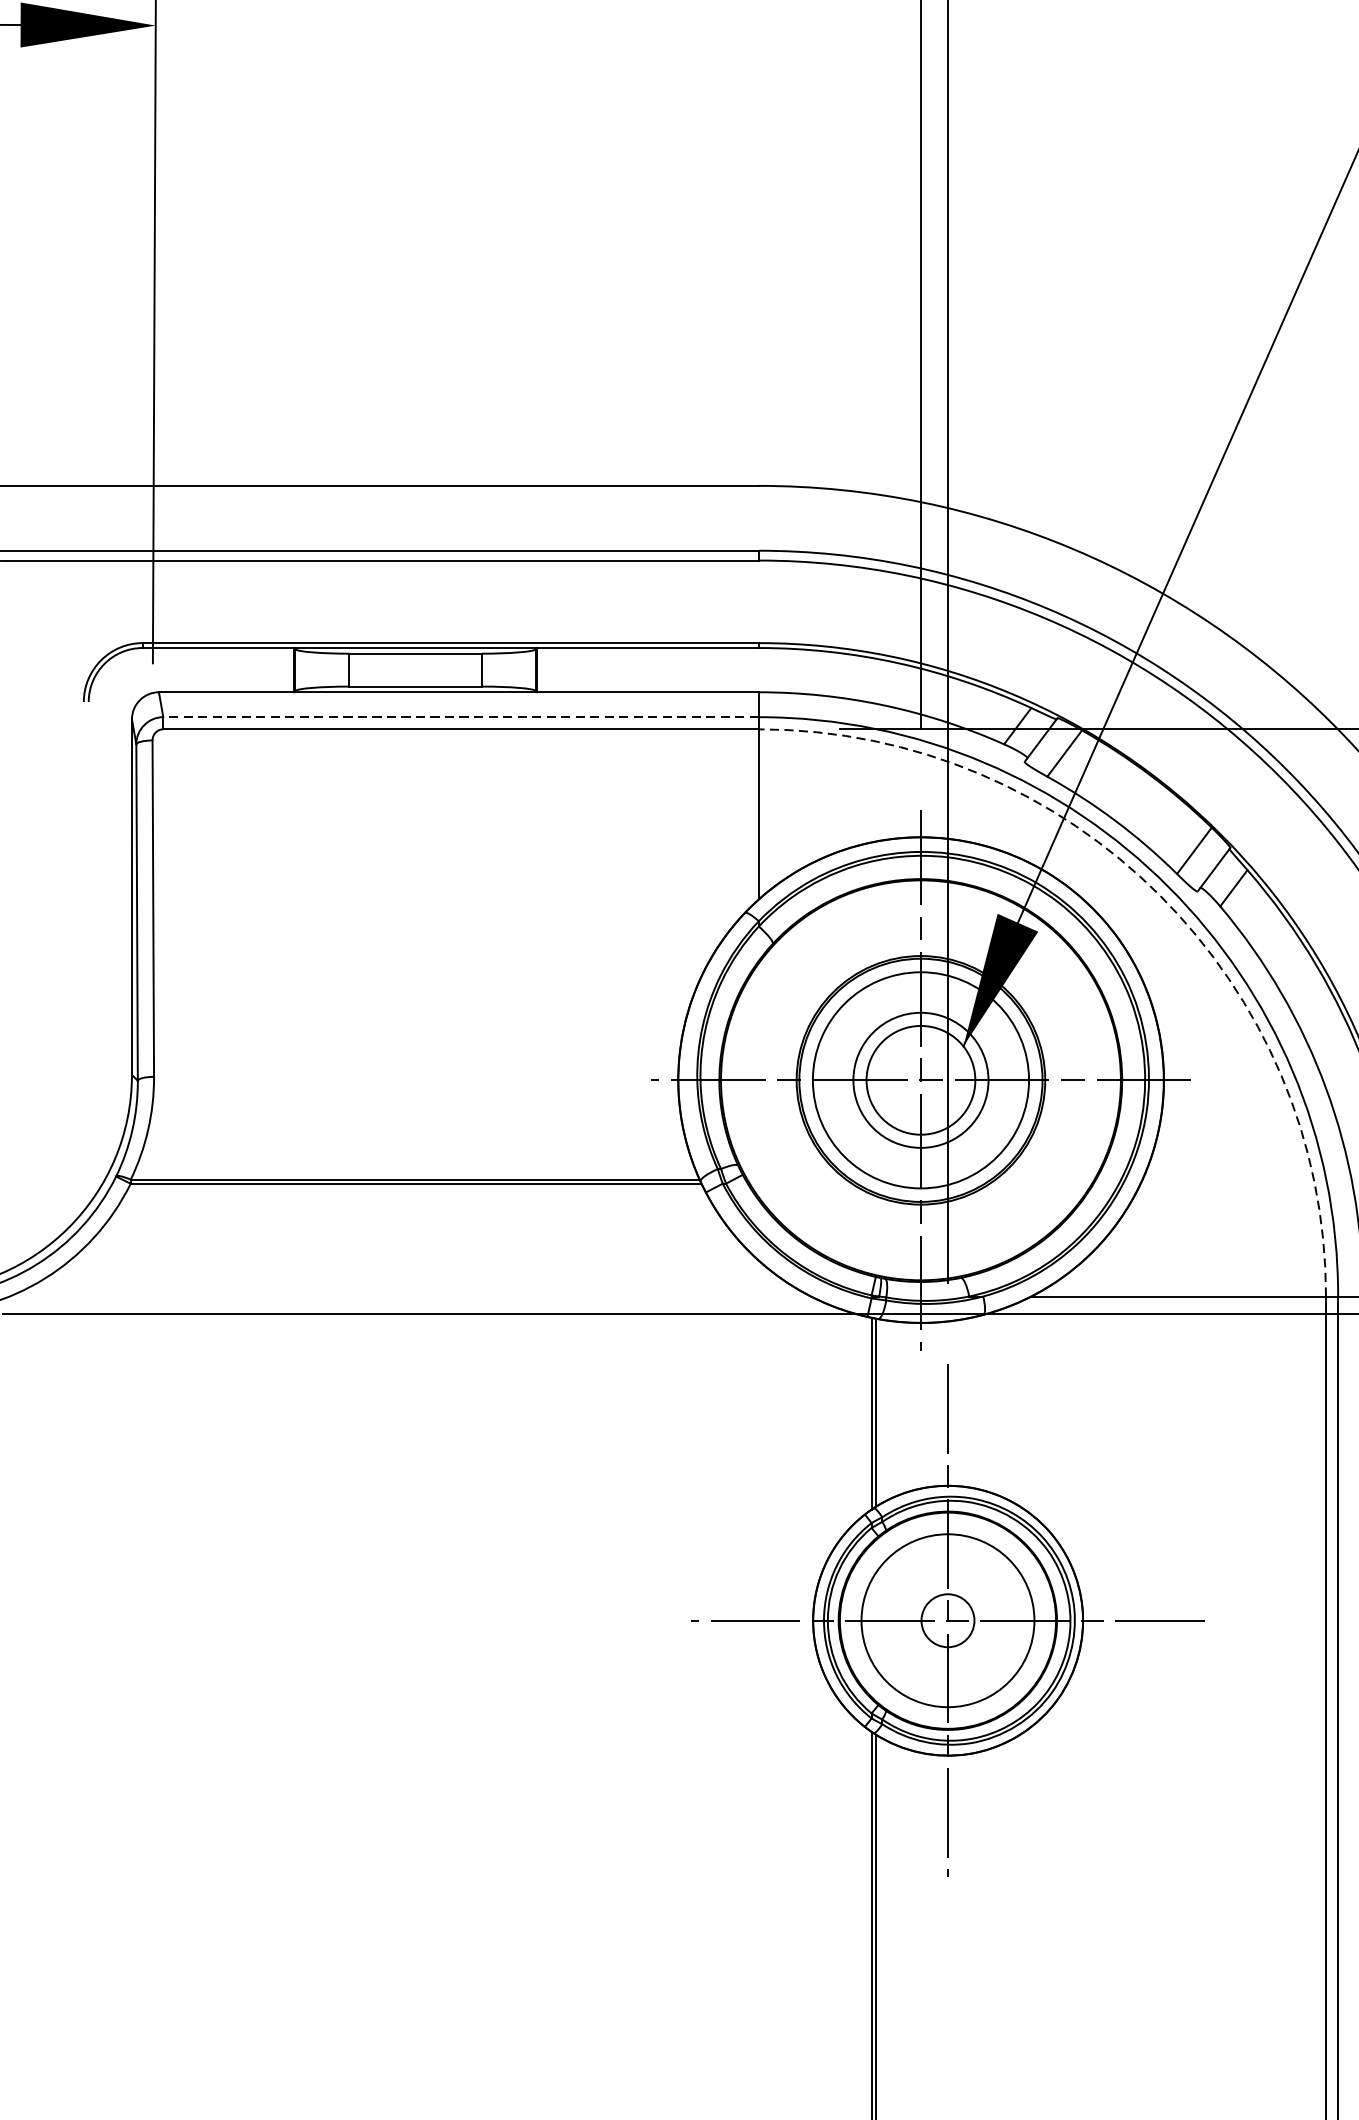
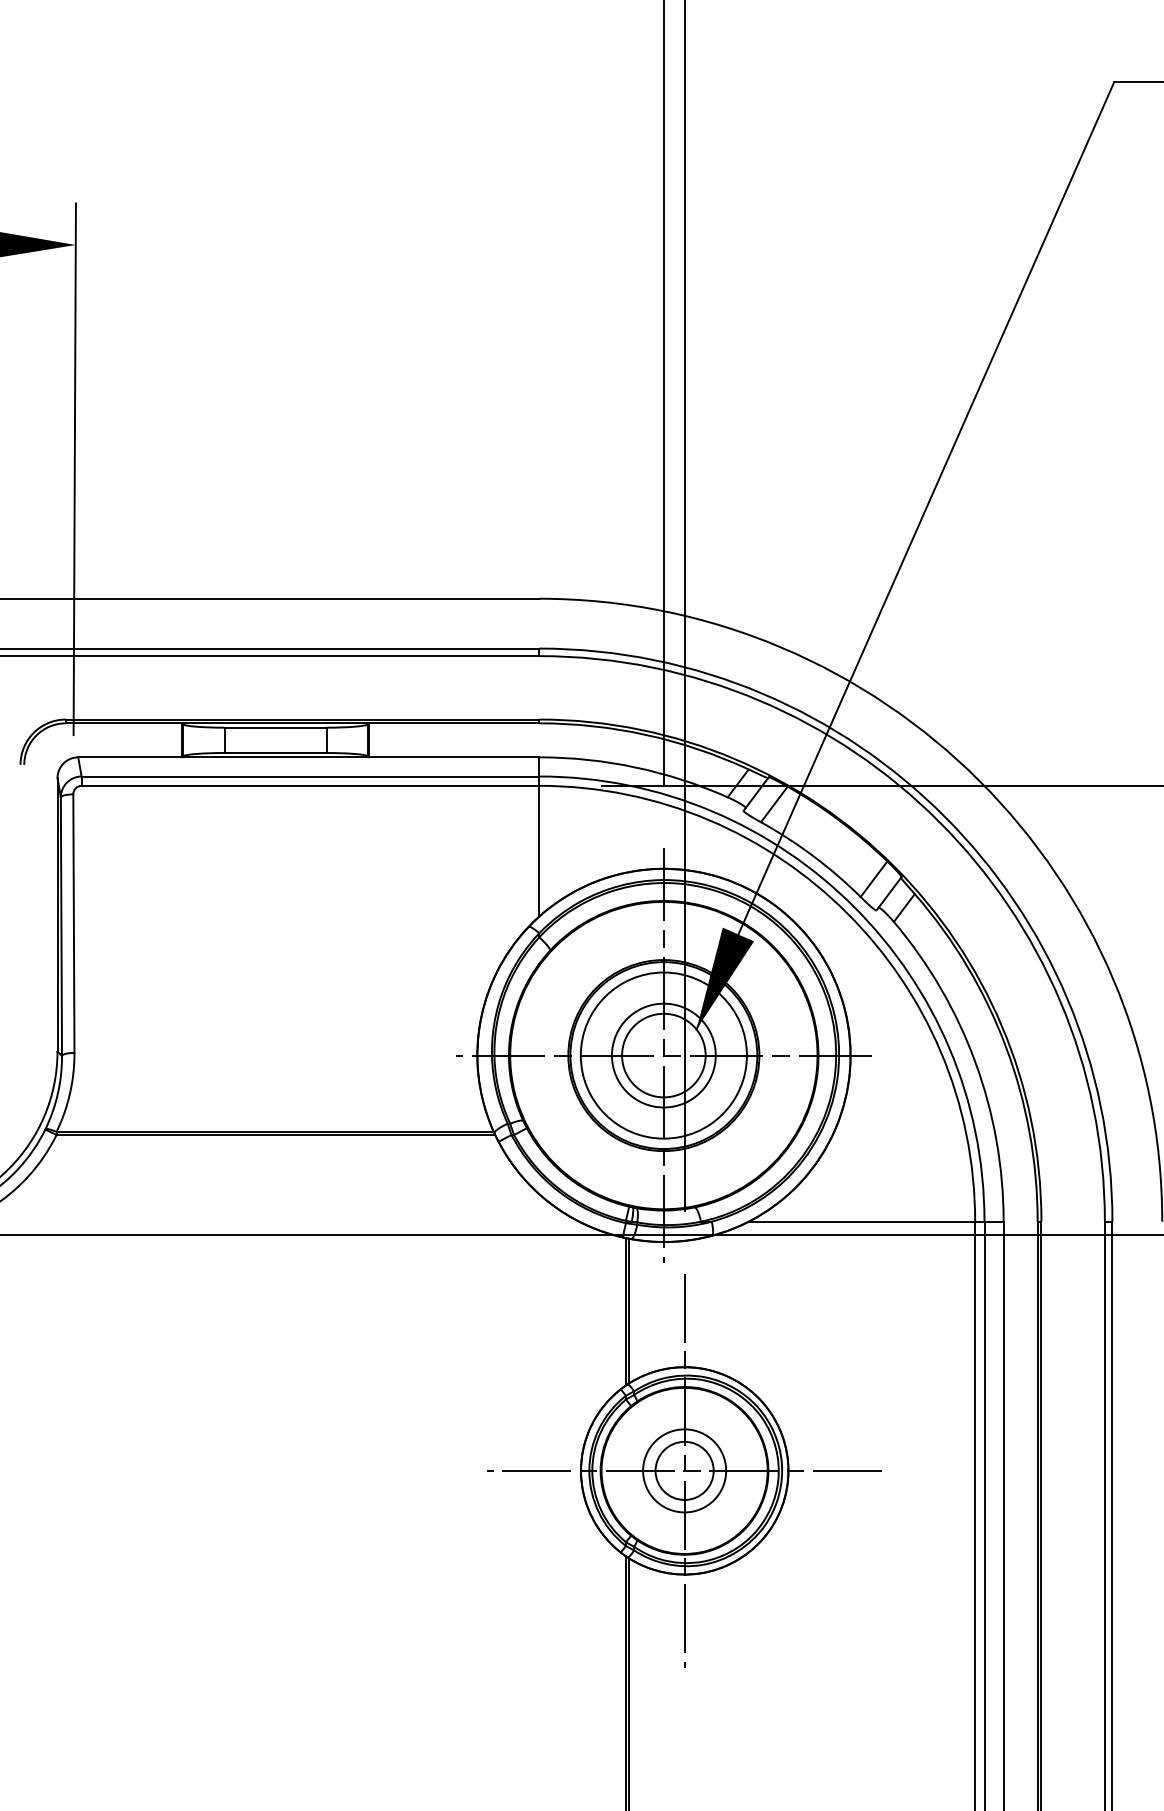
line: (461, 717) -> (310, 776), dashed -> solid
arc: (1159, 895) -> (847, 913), dashed -> solid
circle: (947, 1620) -> (684, 1470), size x0.62
circle: (947, 1620) -> (684, 1470), size x1.43

